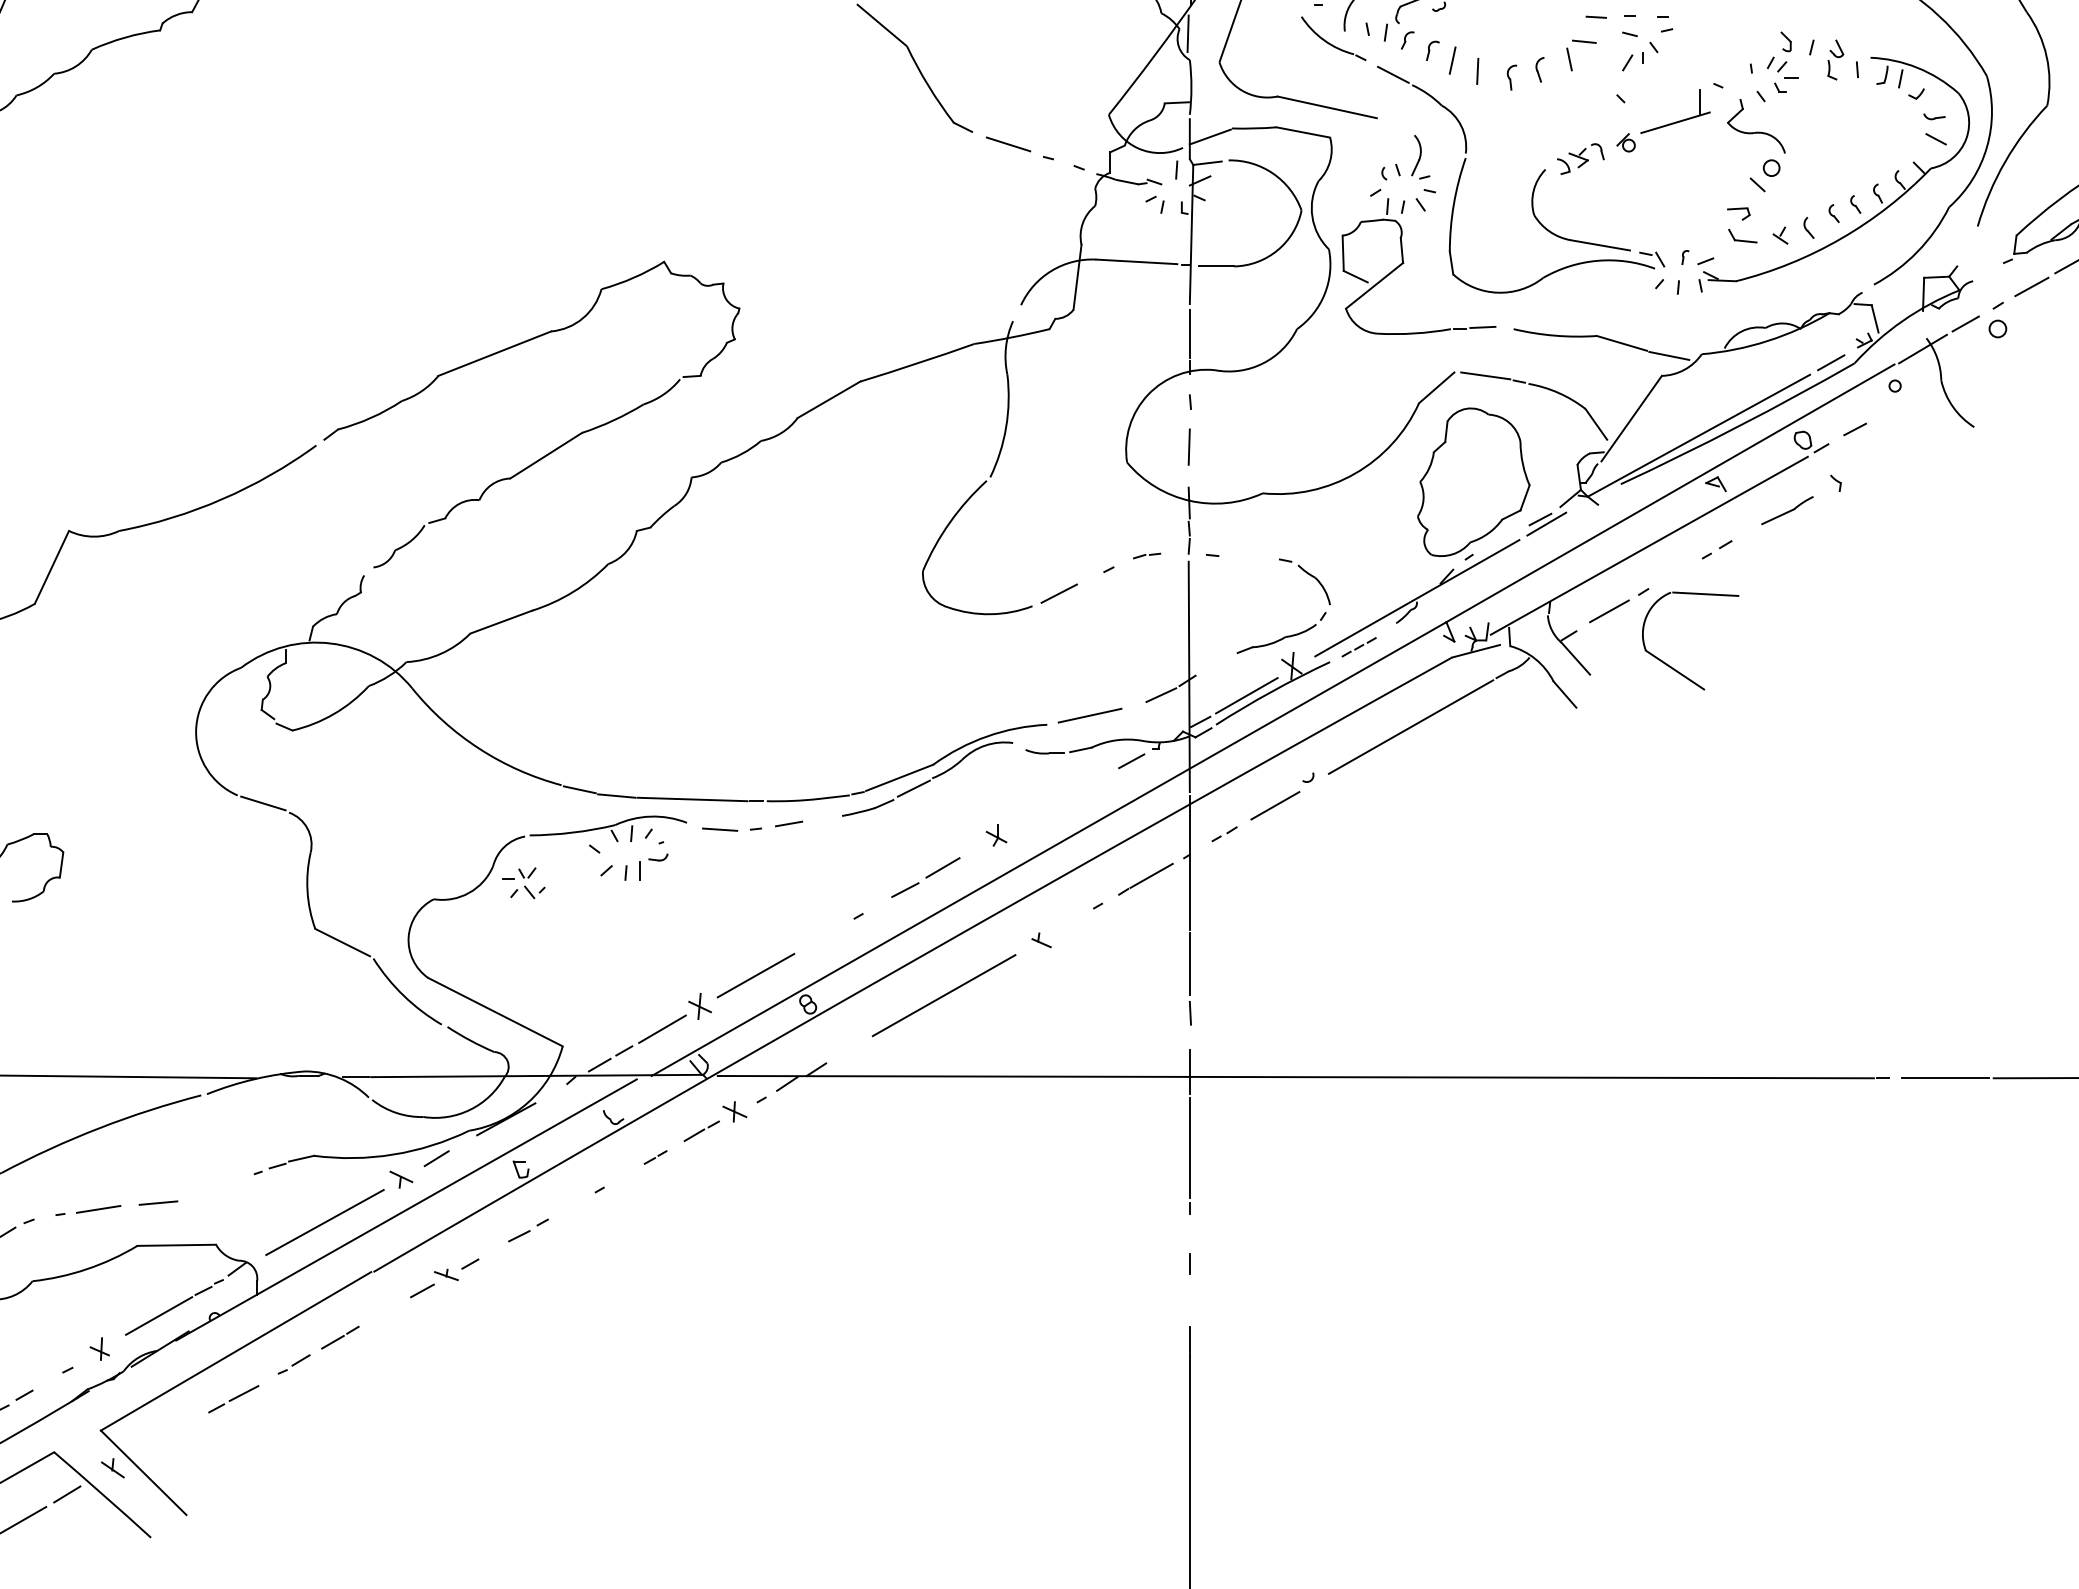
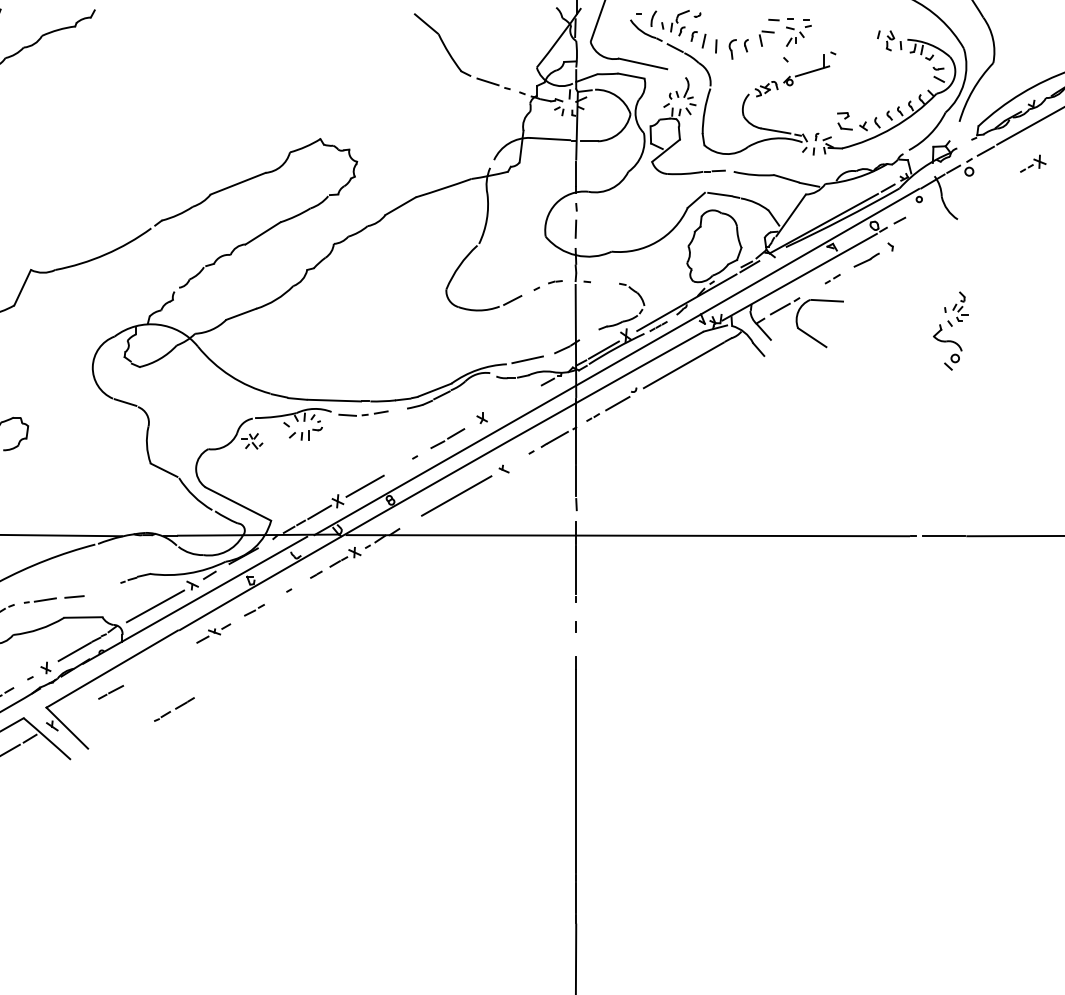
part: (1511, 77) -> (732, 49), size x1.6
part: (1761, 110) -> (950, 330), moved
line: (320, 1350) -> (175, 709), moved

